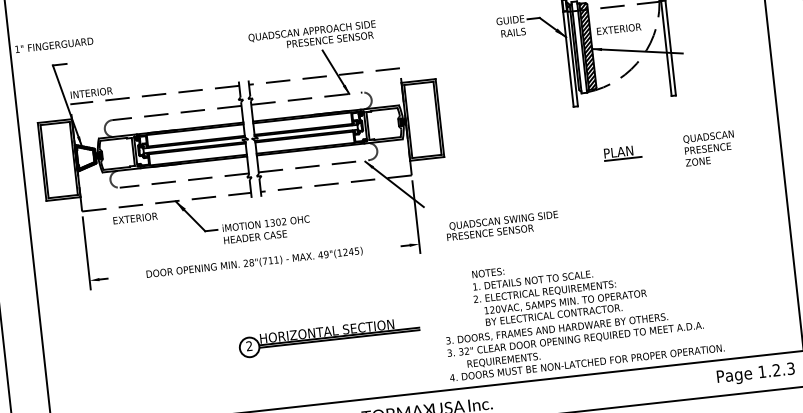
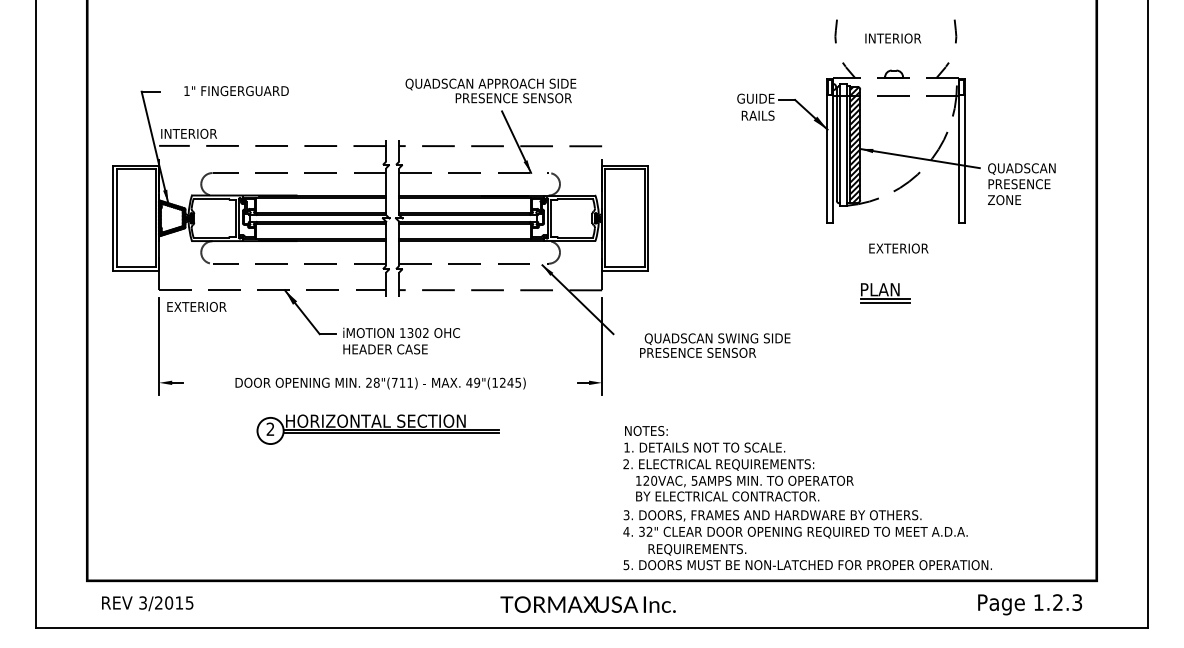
text: (618, 29) -> (898, 248), moved
text: (54, 45) -> (236, 91), moved
text: (709, 148) -> (1021, 184), moved
line: (623, 161) -> (885, 302), added
text: (135, 218) -> (196, 306), moved
text: (502, 225) -> (715, 345), moved
text: (559, 289) -> (738, 463), moved
part: (329, 337) -> (377, 429), moved
text: (449, 352) -> (626, 531), 3. -> 4.
text: (452, 378) -> (626, 565), 4. -> 5.

